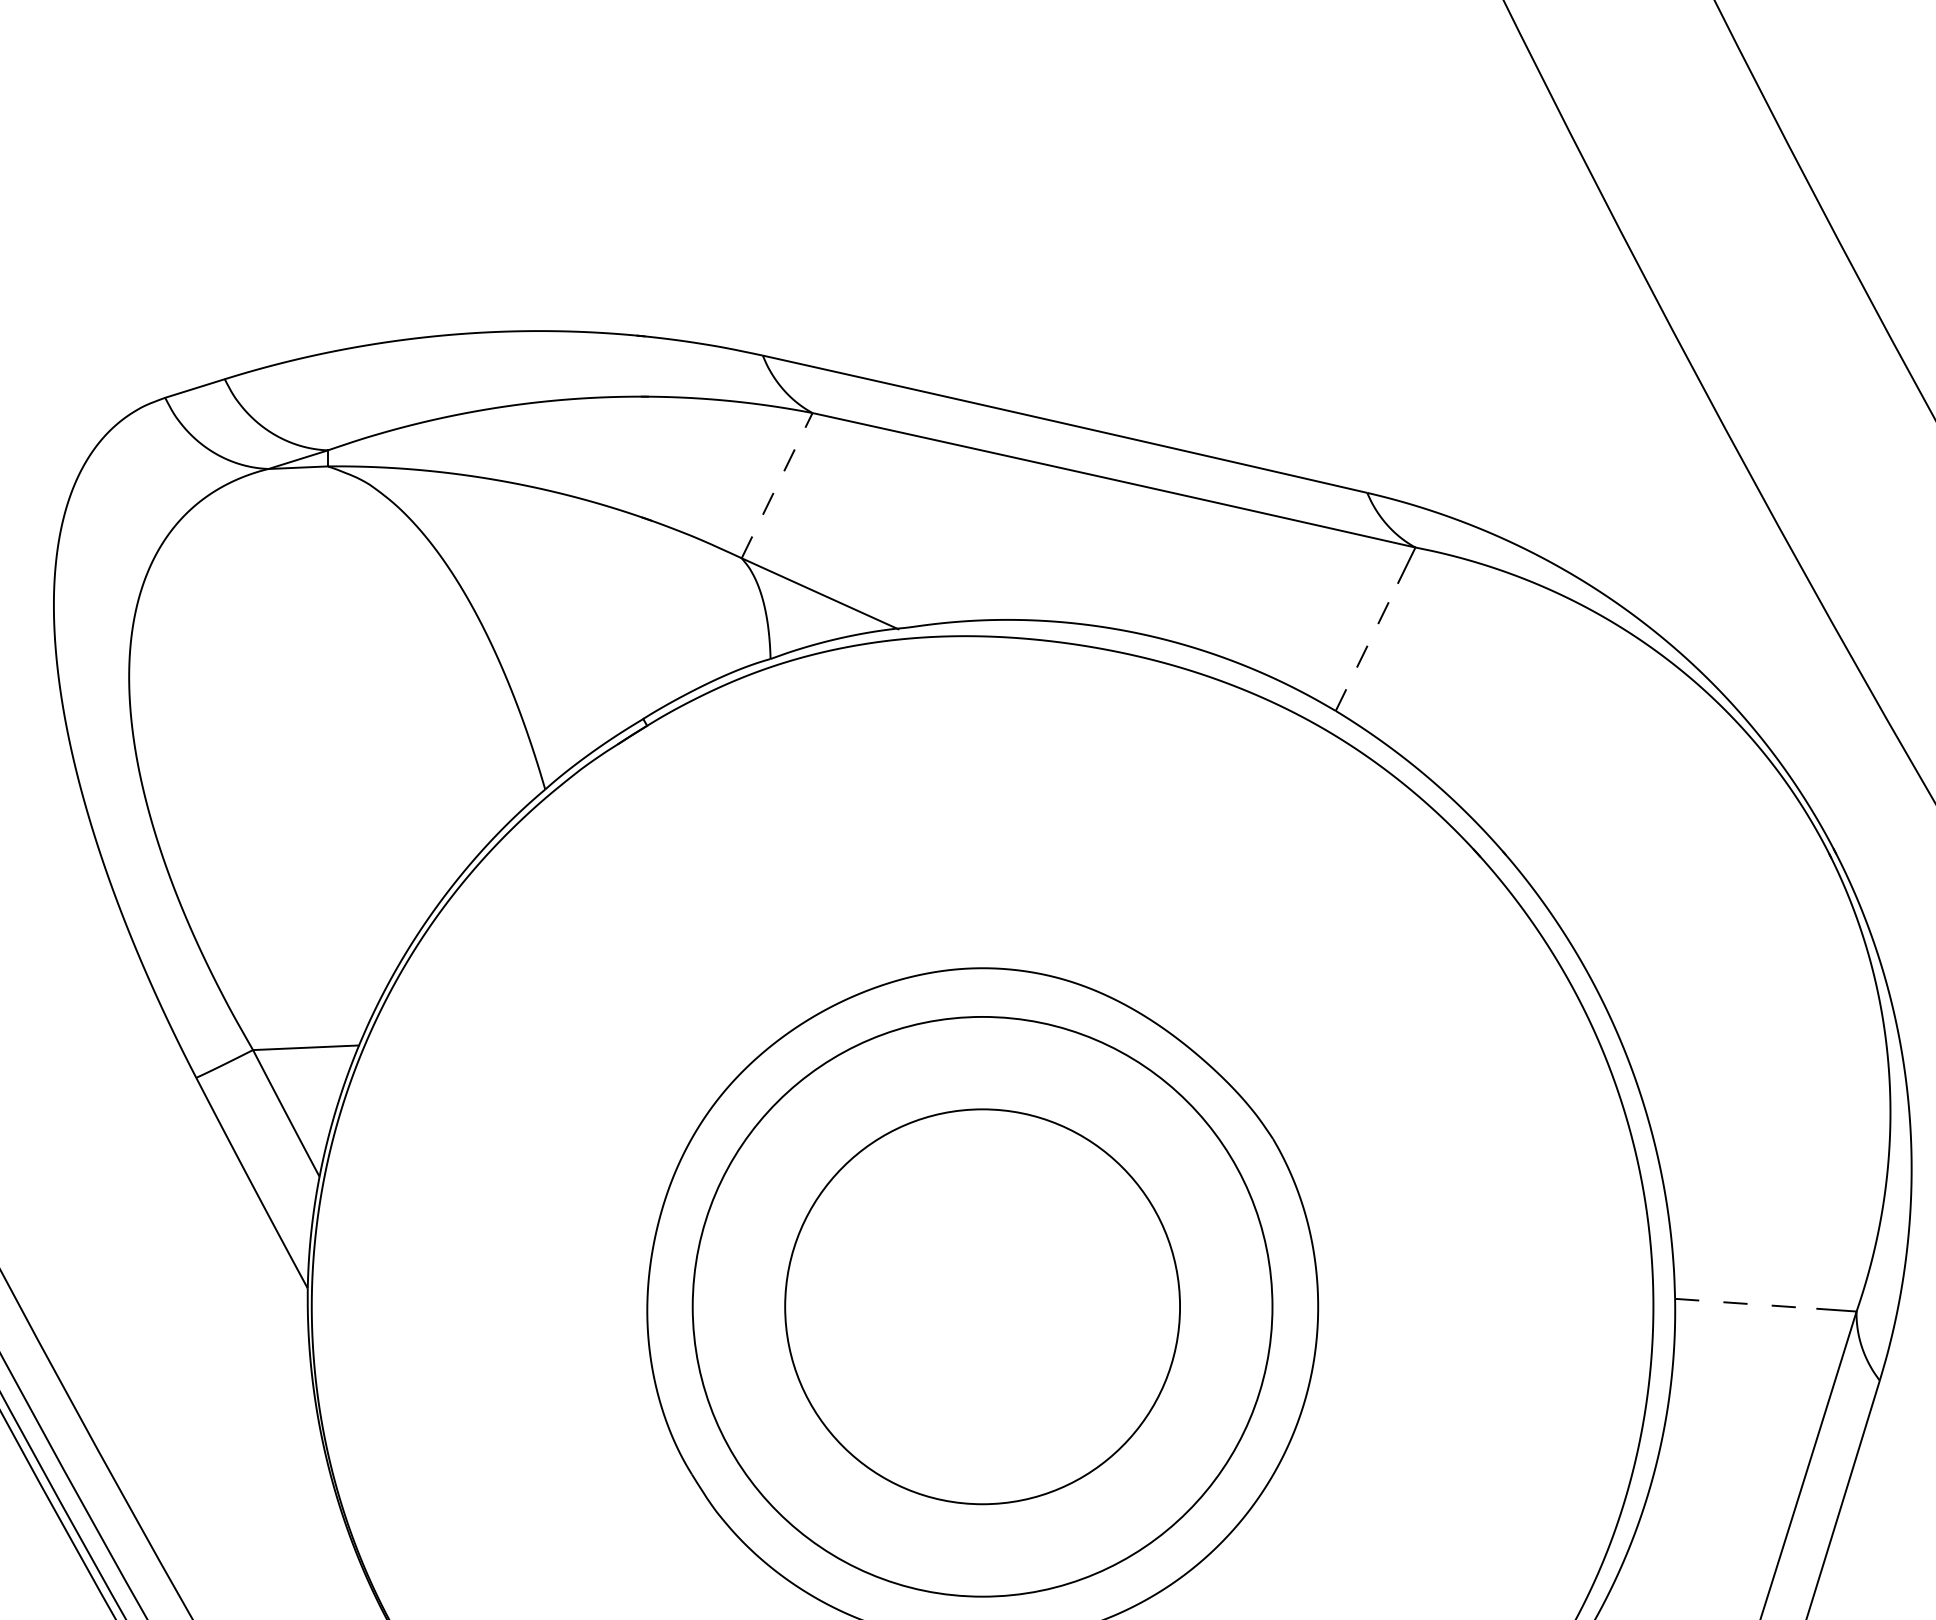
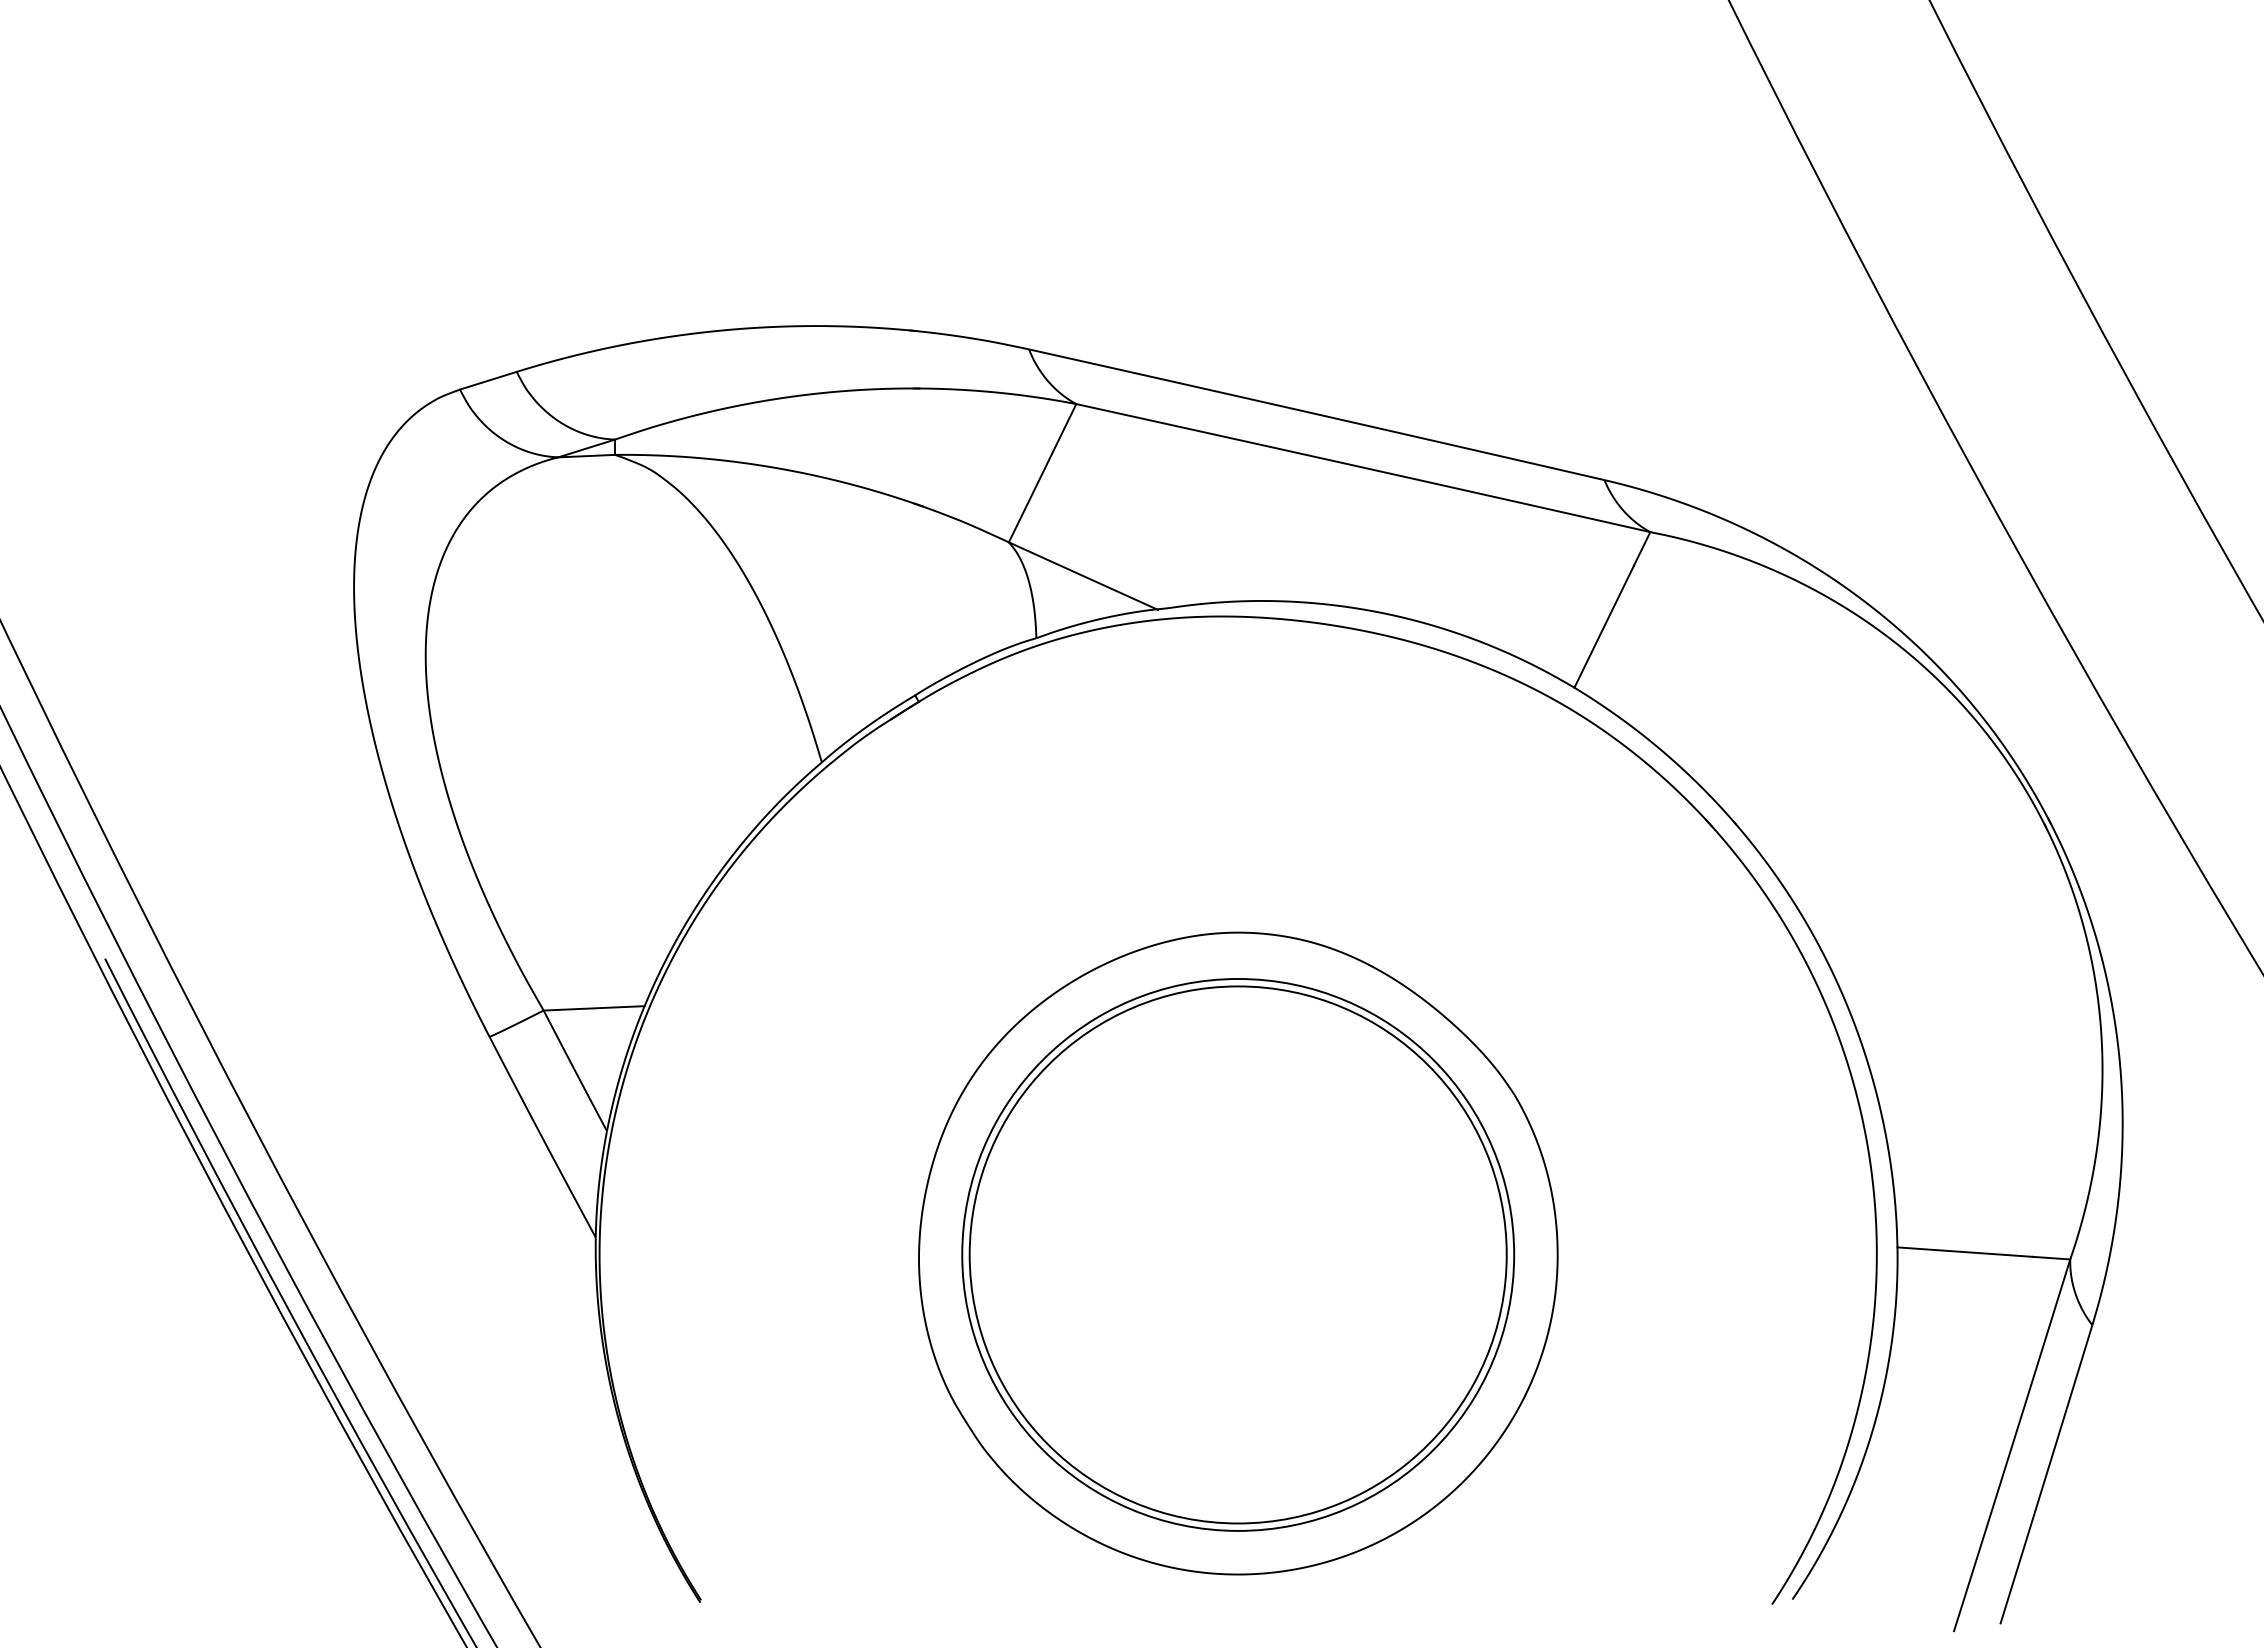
line: (777, 485) -> (1042, 473), dashed -> solid
line: (1367, 646) -> (1604, 626), dashed -> solid
line: (1746, 1304) -> (1965, 1252), dashed -> solid
circle: (981, 1306) -> (1237, 1254), size x1.43

